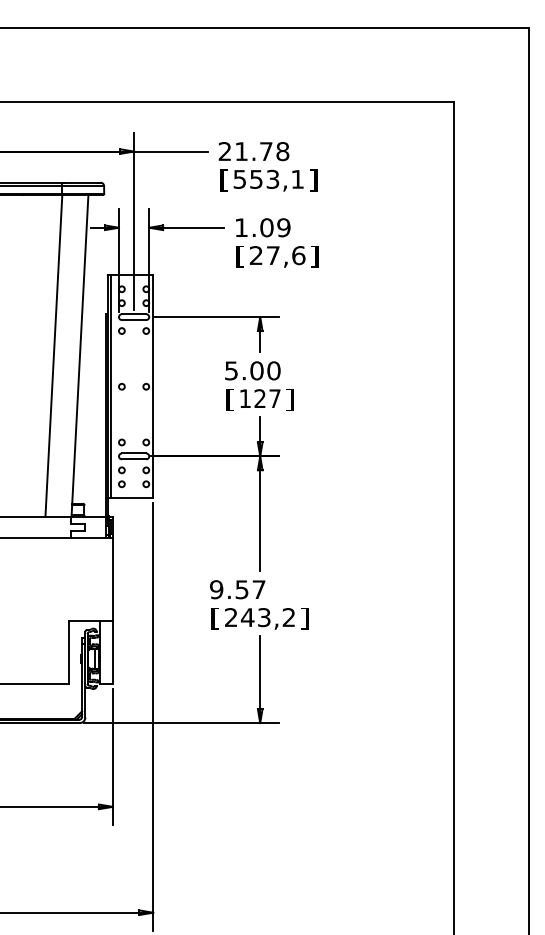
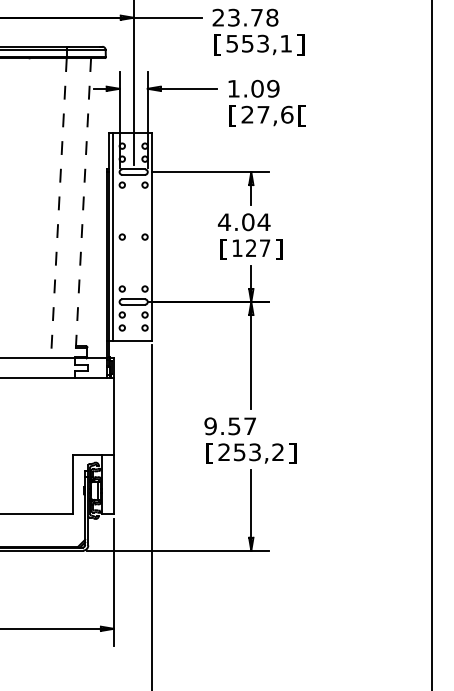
text: (241, 151) -> (233, 17), 21.78 -> 23.78
text: (314, 256) -> (301, 115), ] -> [
line: (53, 356) -> (58, 208), solid -> dashed
line: (79, 356) -> (82, 208), solid -> dashed
text: (252, 370) -> (244, 221), 5.00 -> 4.04
text: (247, 617) -> (239, 452), 243,2 -> 253,2

